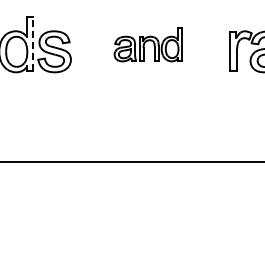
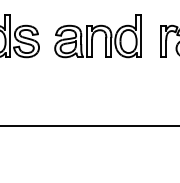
line: (33, 43) -> (10, 35), dashed -> solid
part: (148, 44) -> (98, 35), size x1.67

